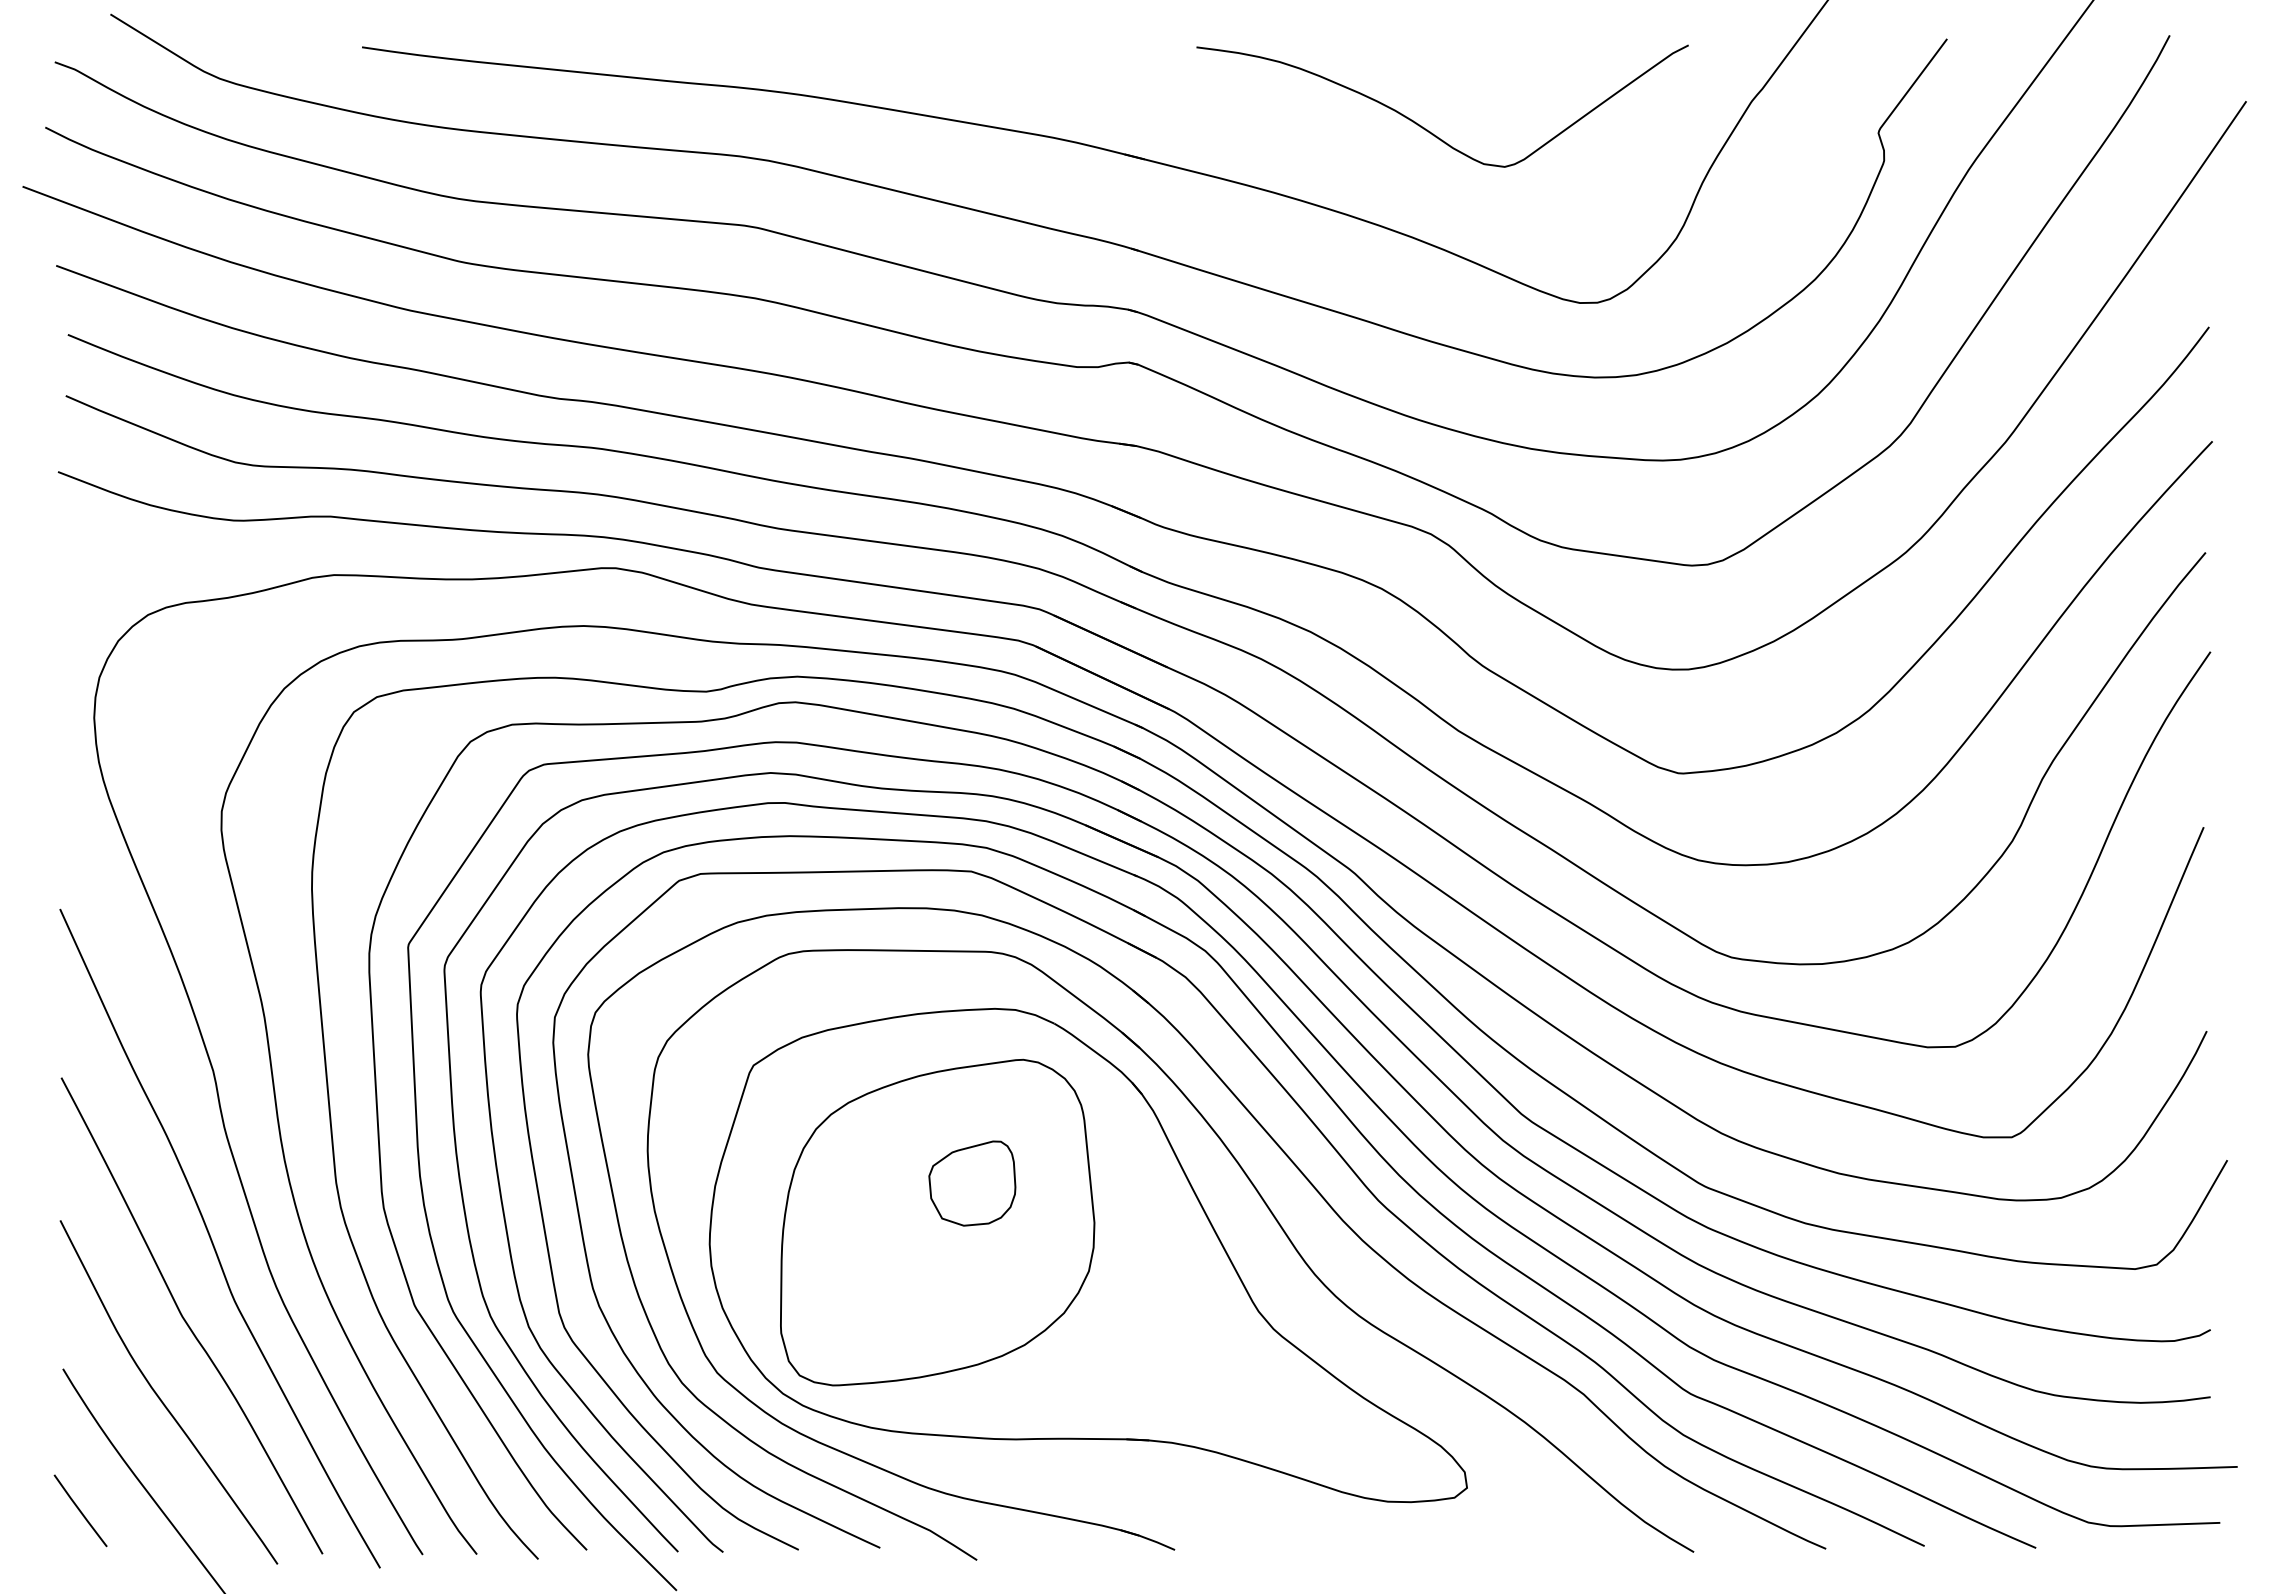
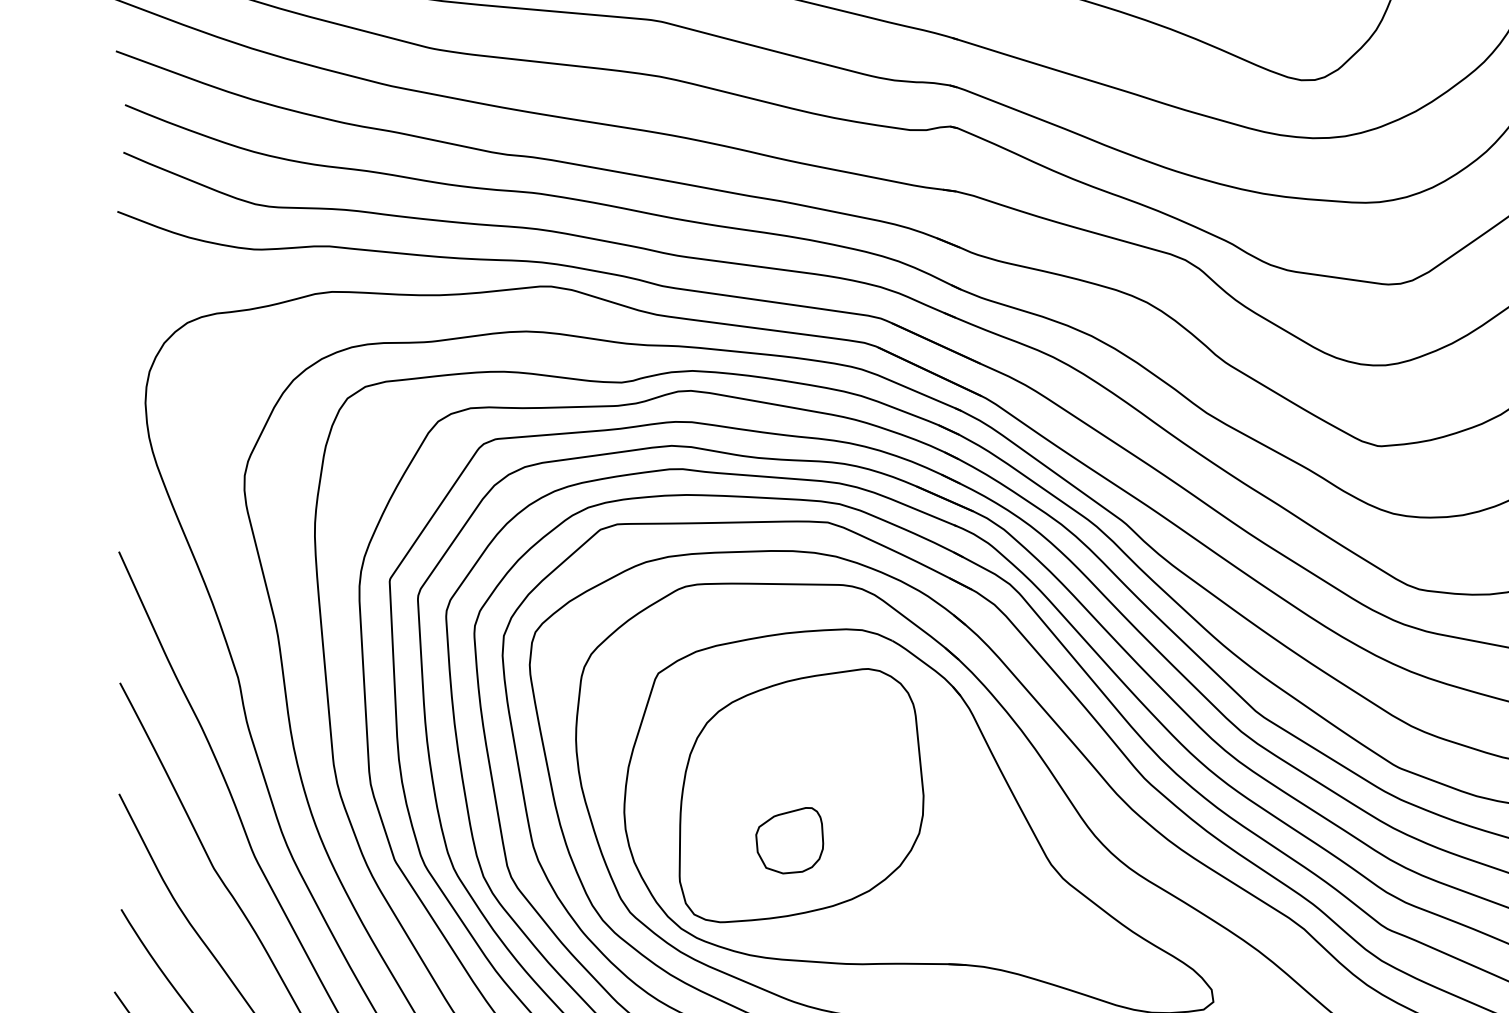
part: (972, 1183) -> (789, 840), moved

